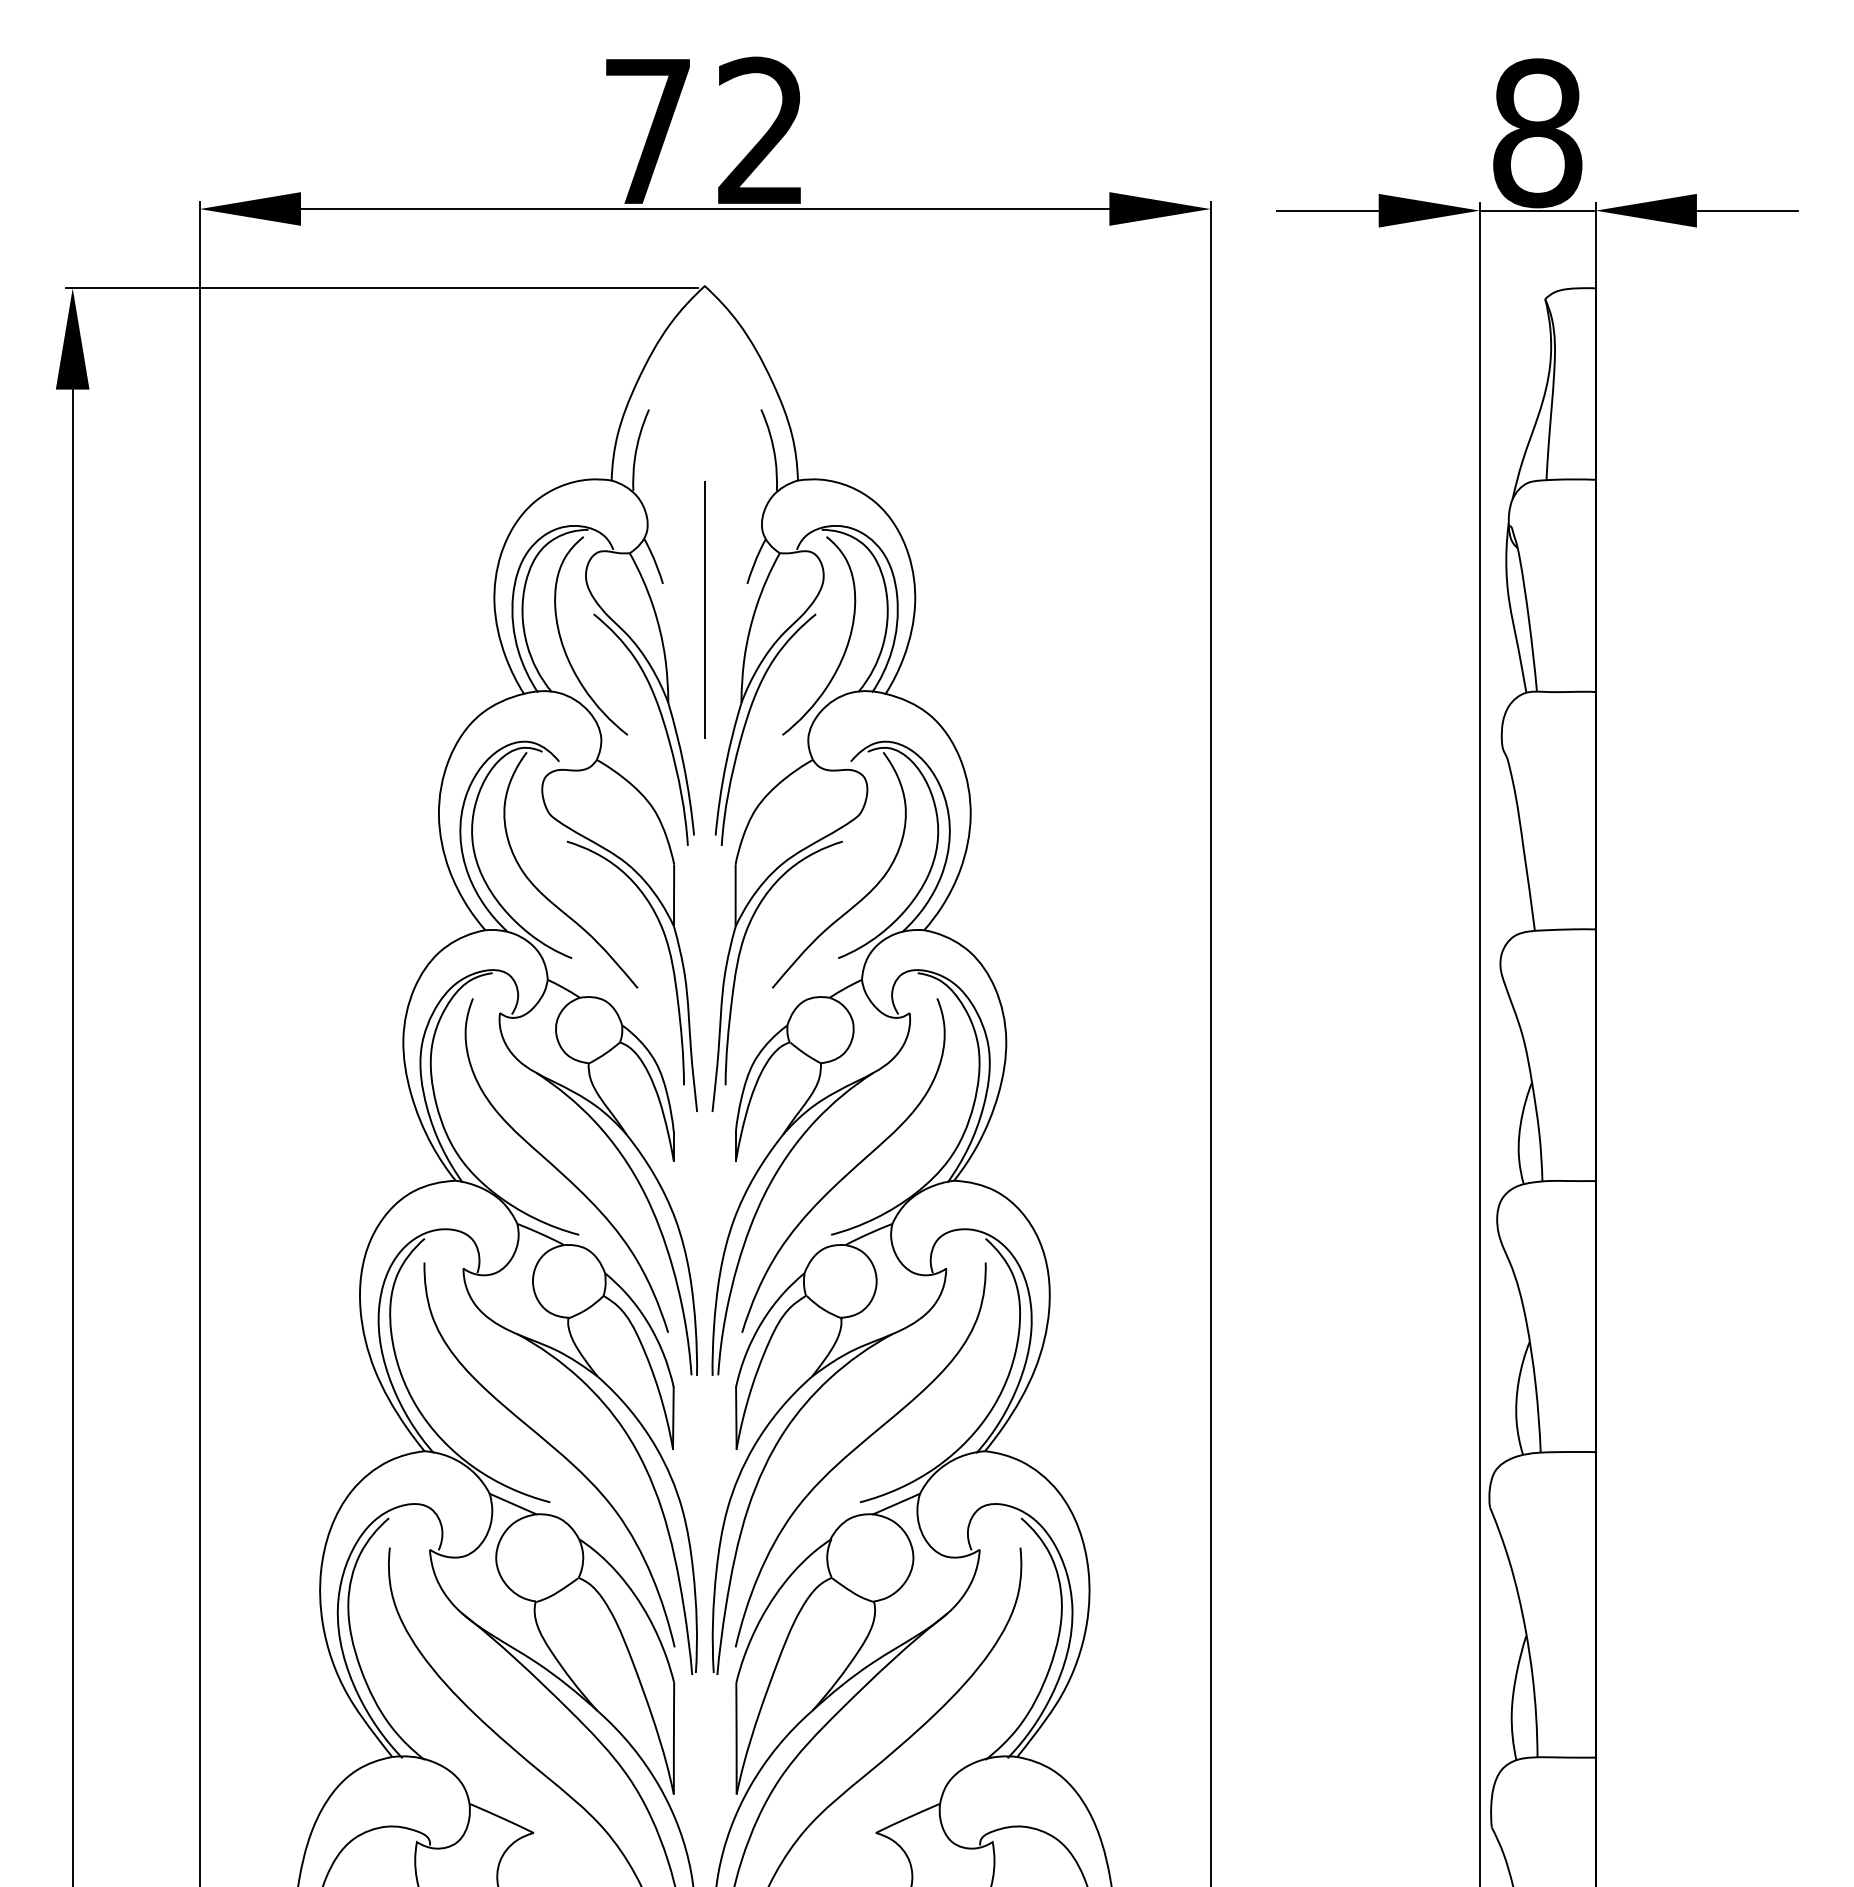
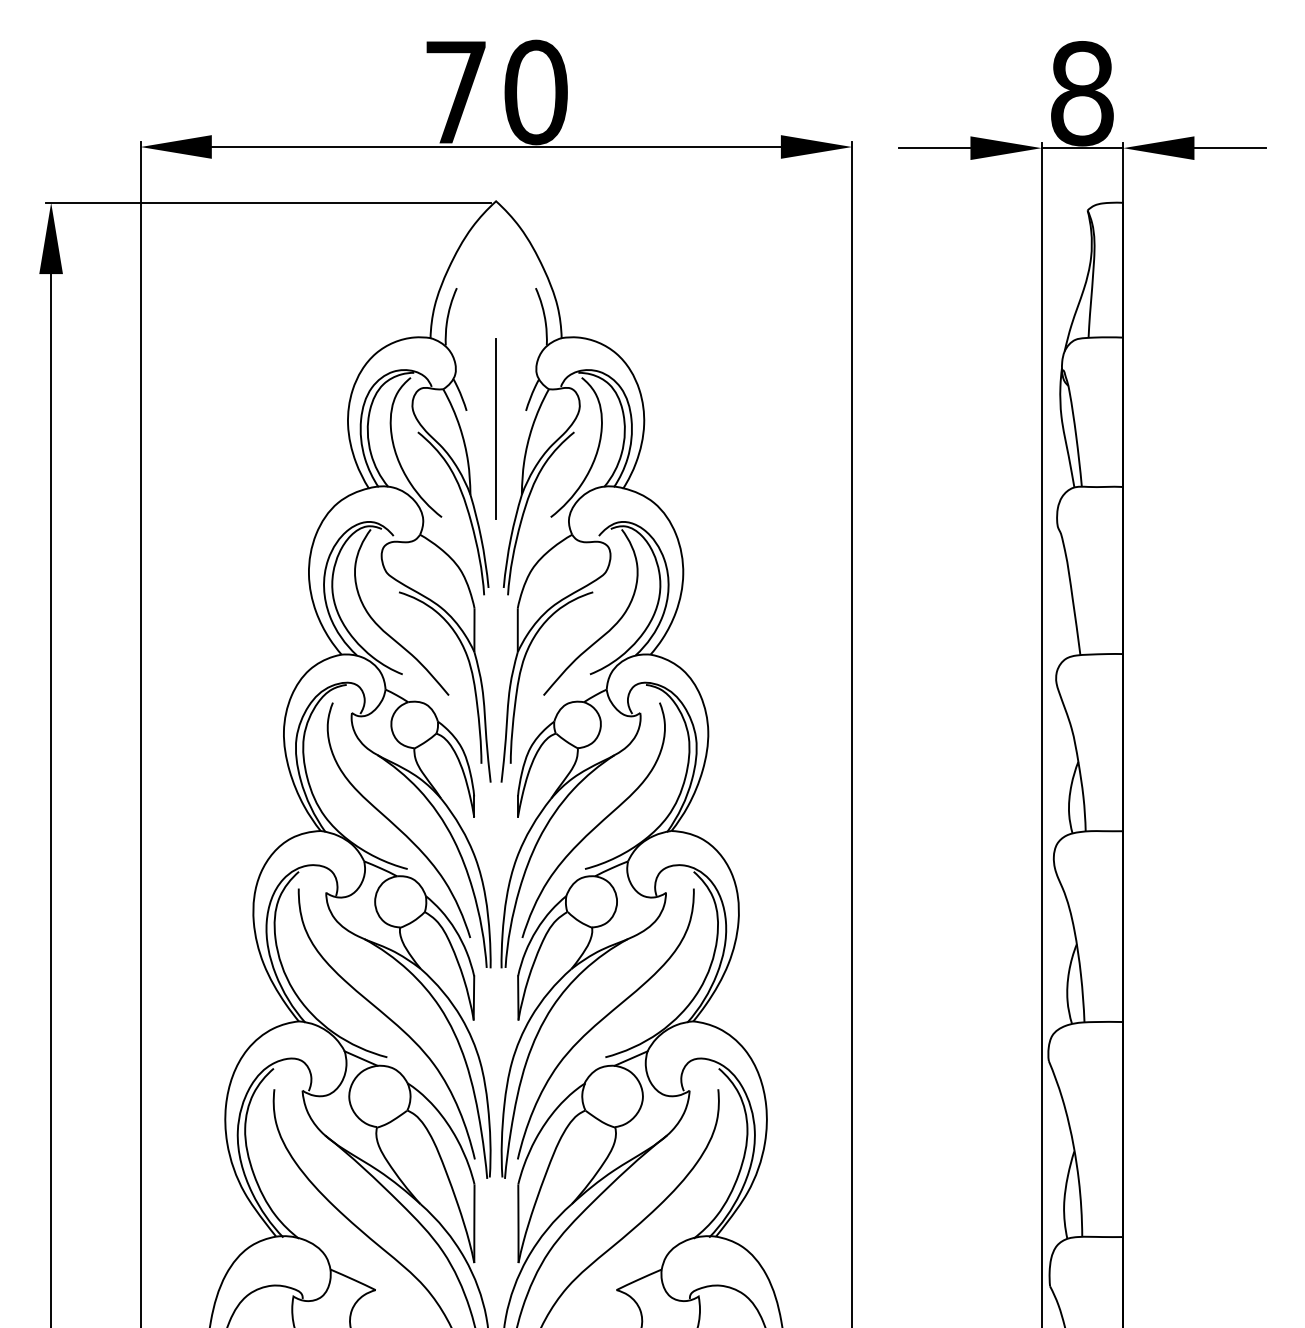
text: (761, 131) -> (536, 92), 72 -> 70

